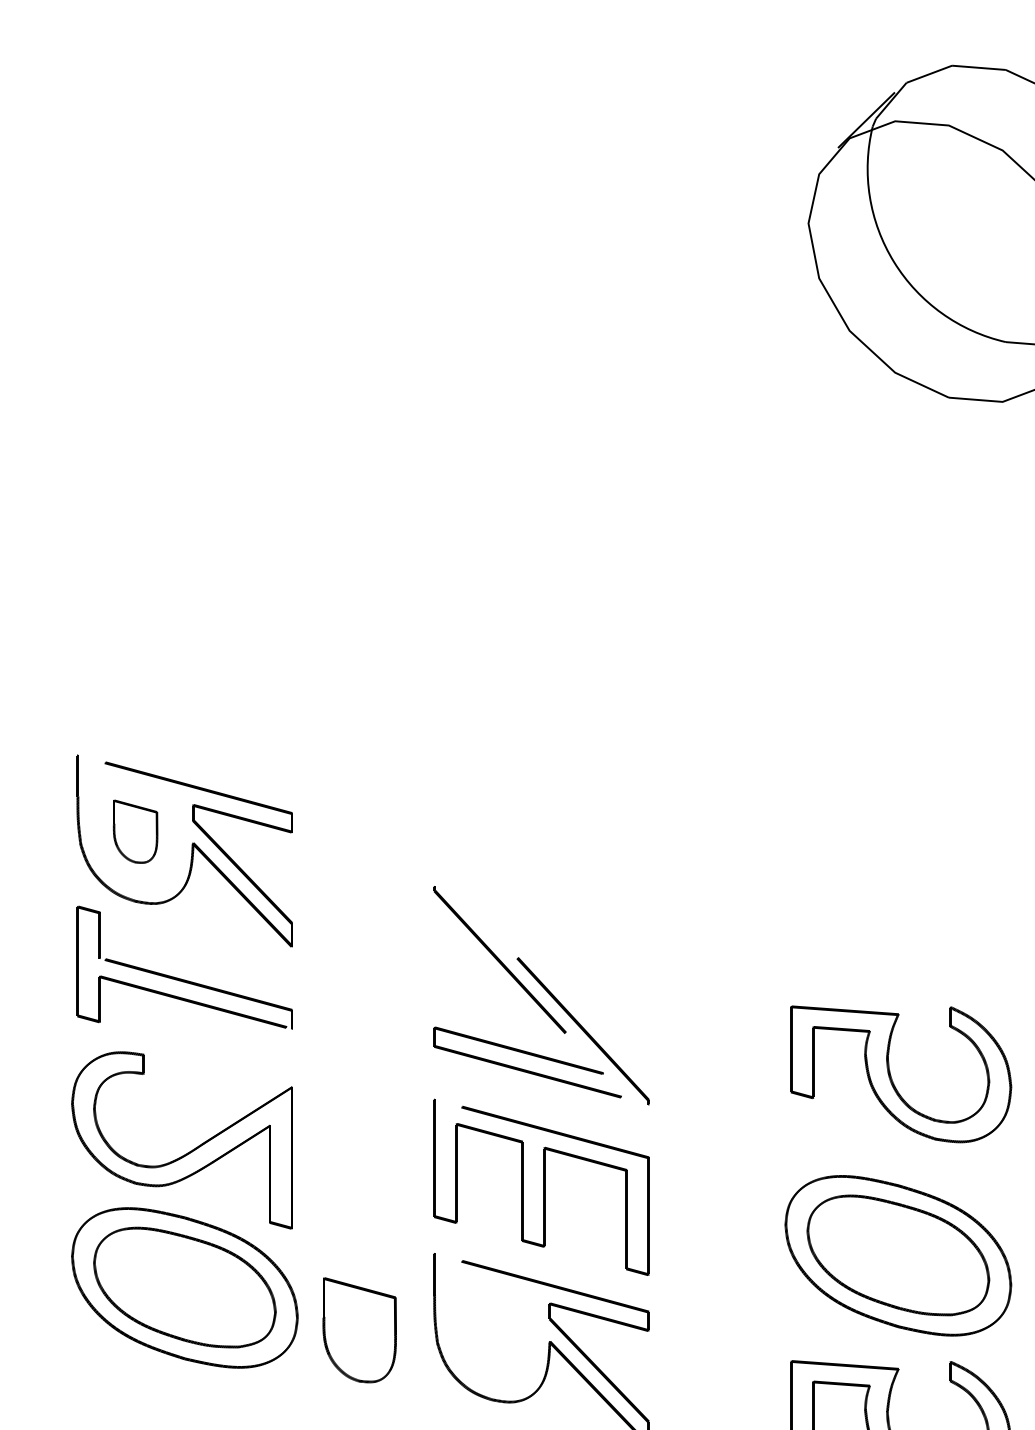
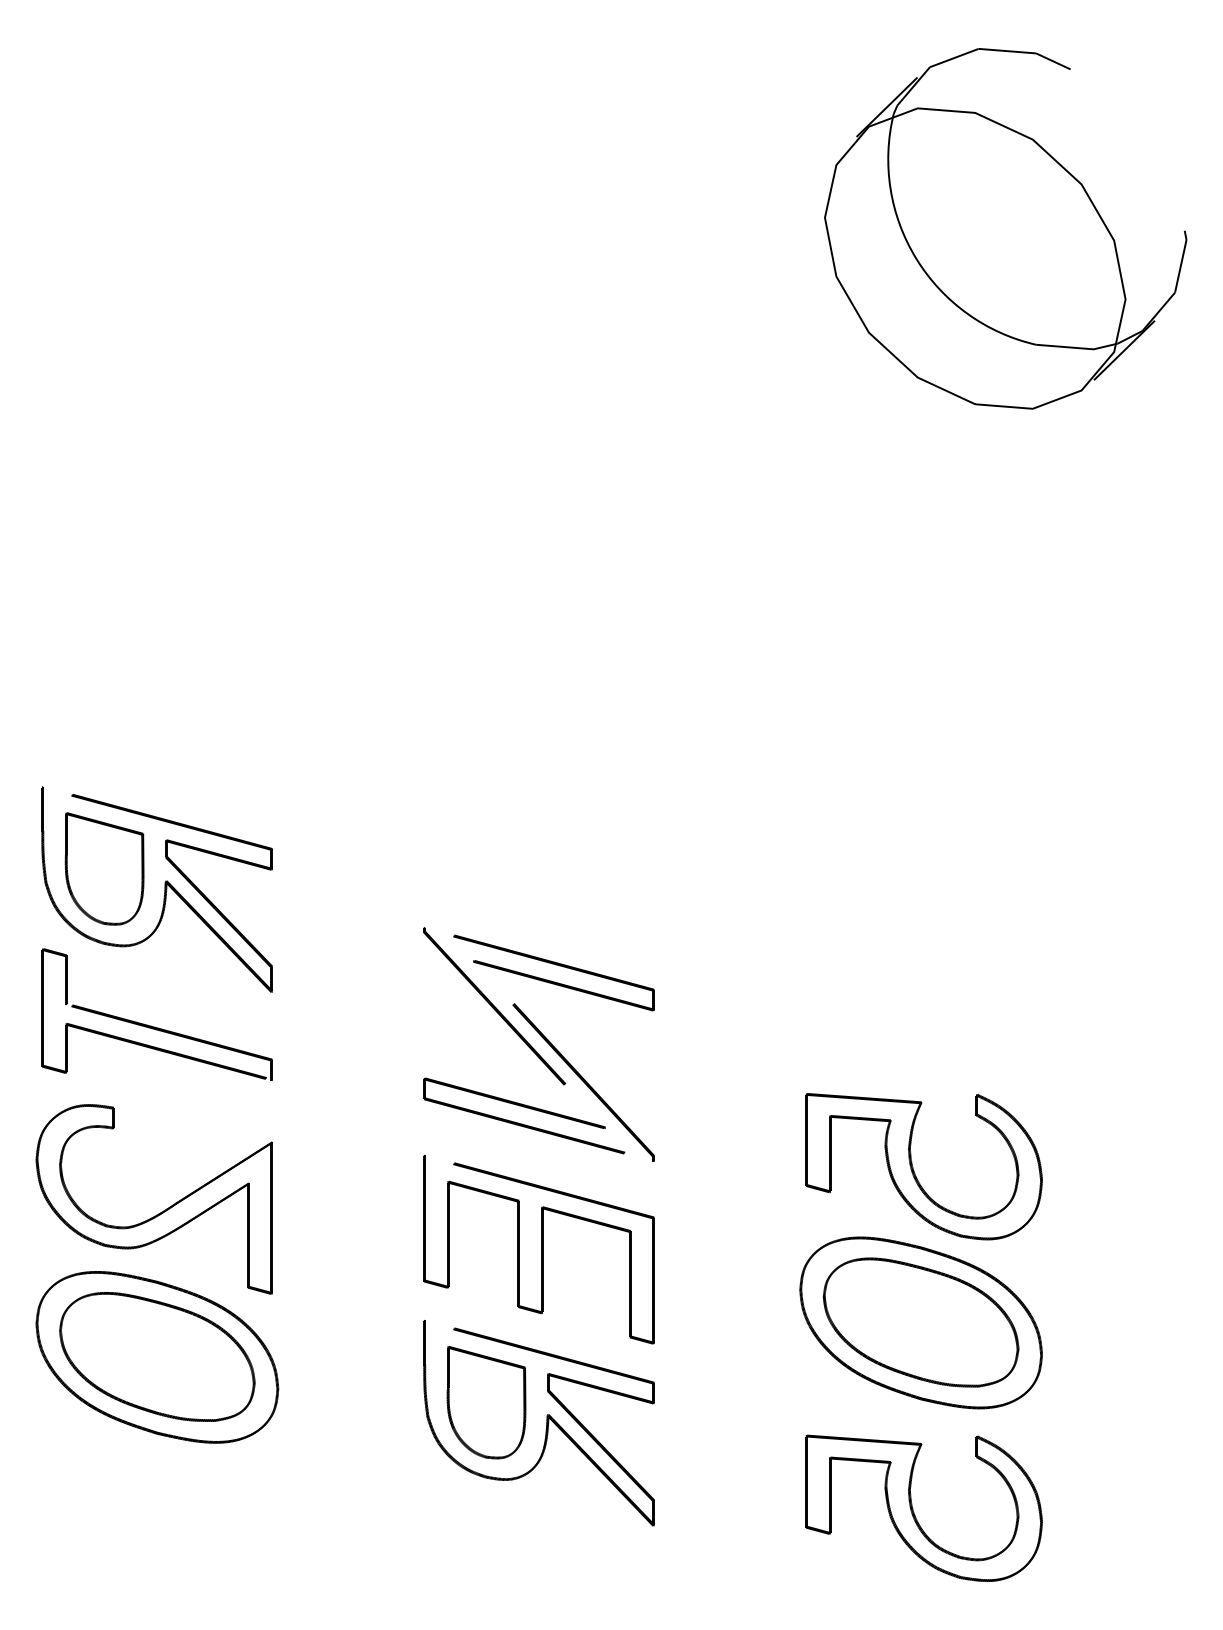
part: (135, 831) -> (104, 868), size x1.67
part: (556, 921) -> (555, 965), added
part: (892, 1077) -> (914, 1170), moved
part: (359, 1330) -> (486, 1402), moved

